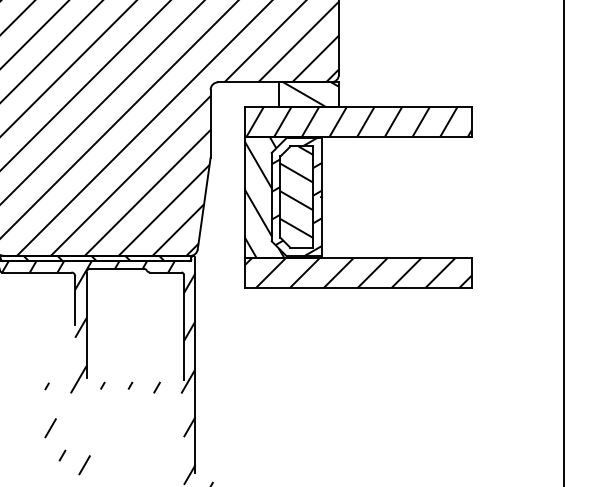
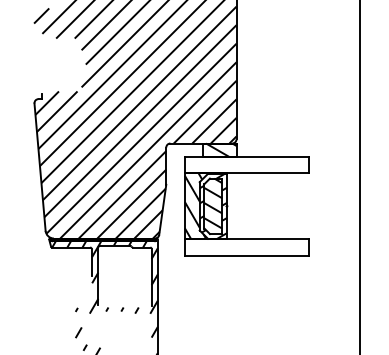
hatch: (359, 120) -> (247, 164), removed
hatch: (357, 272) -> (246, 247), removed

